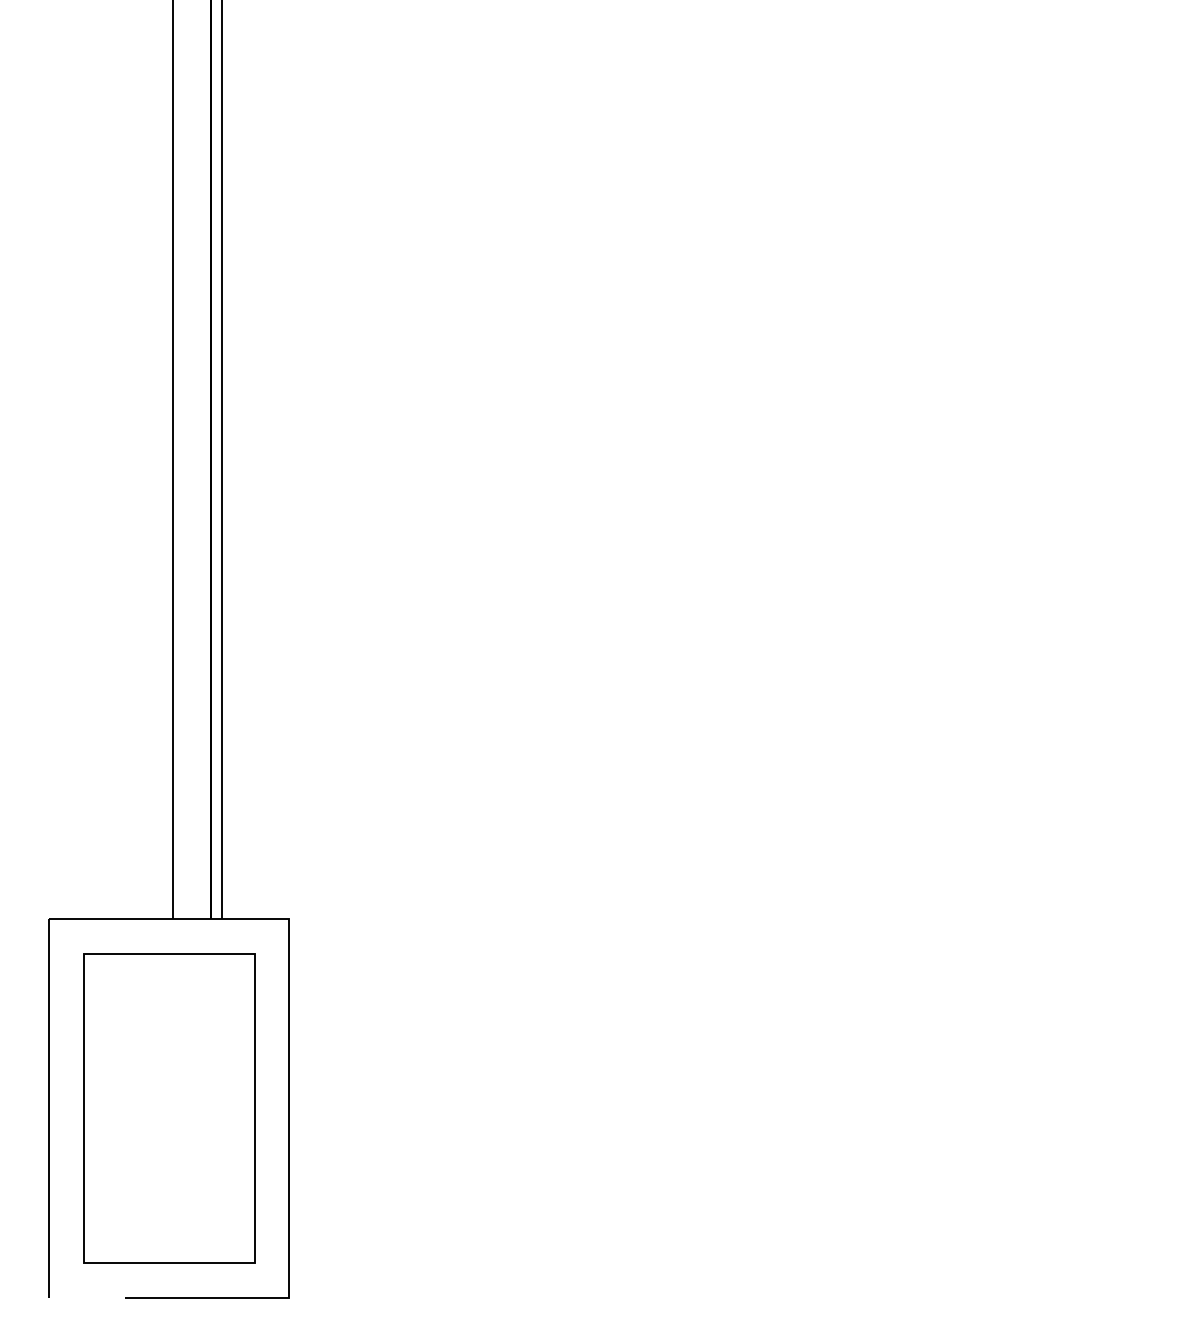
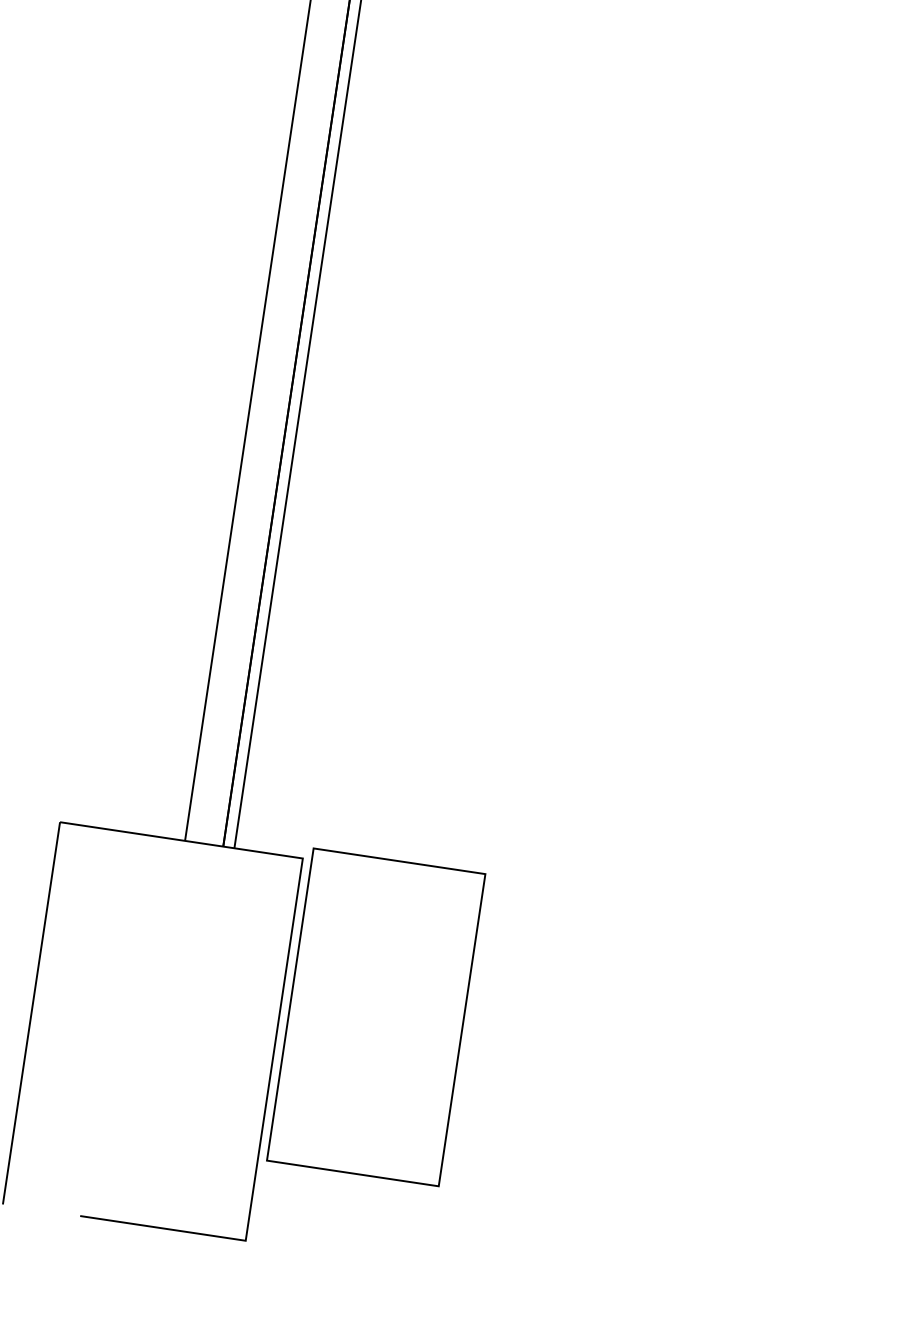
part: (169, 1108) -> (376, 1017), moved

